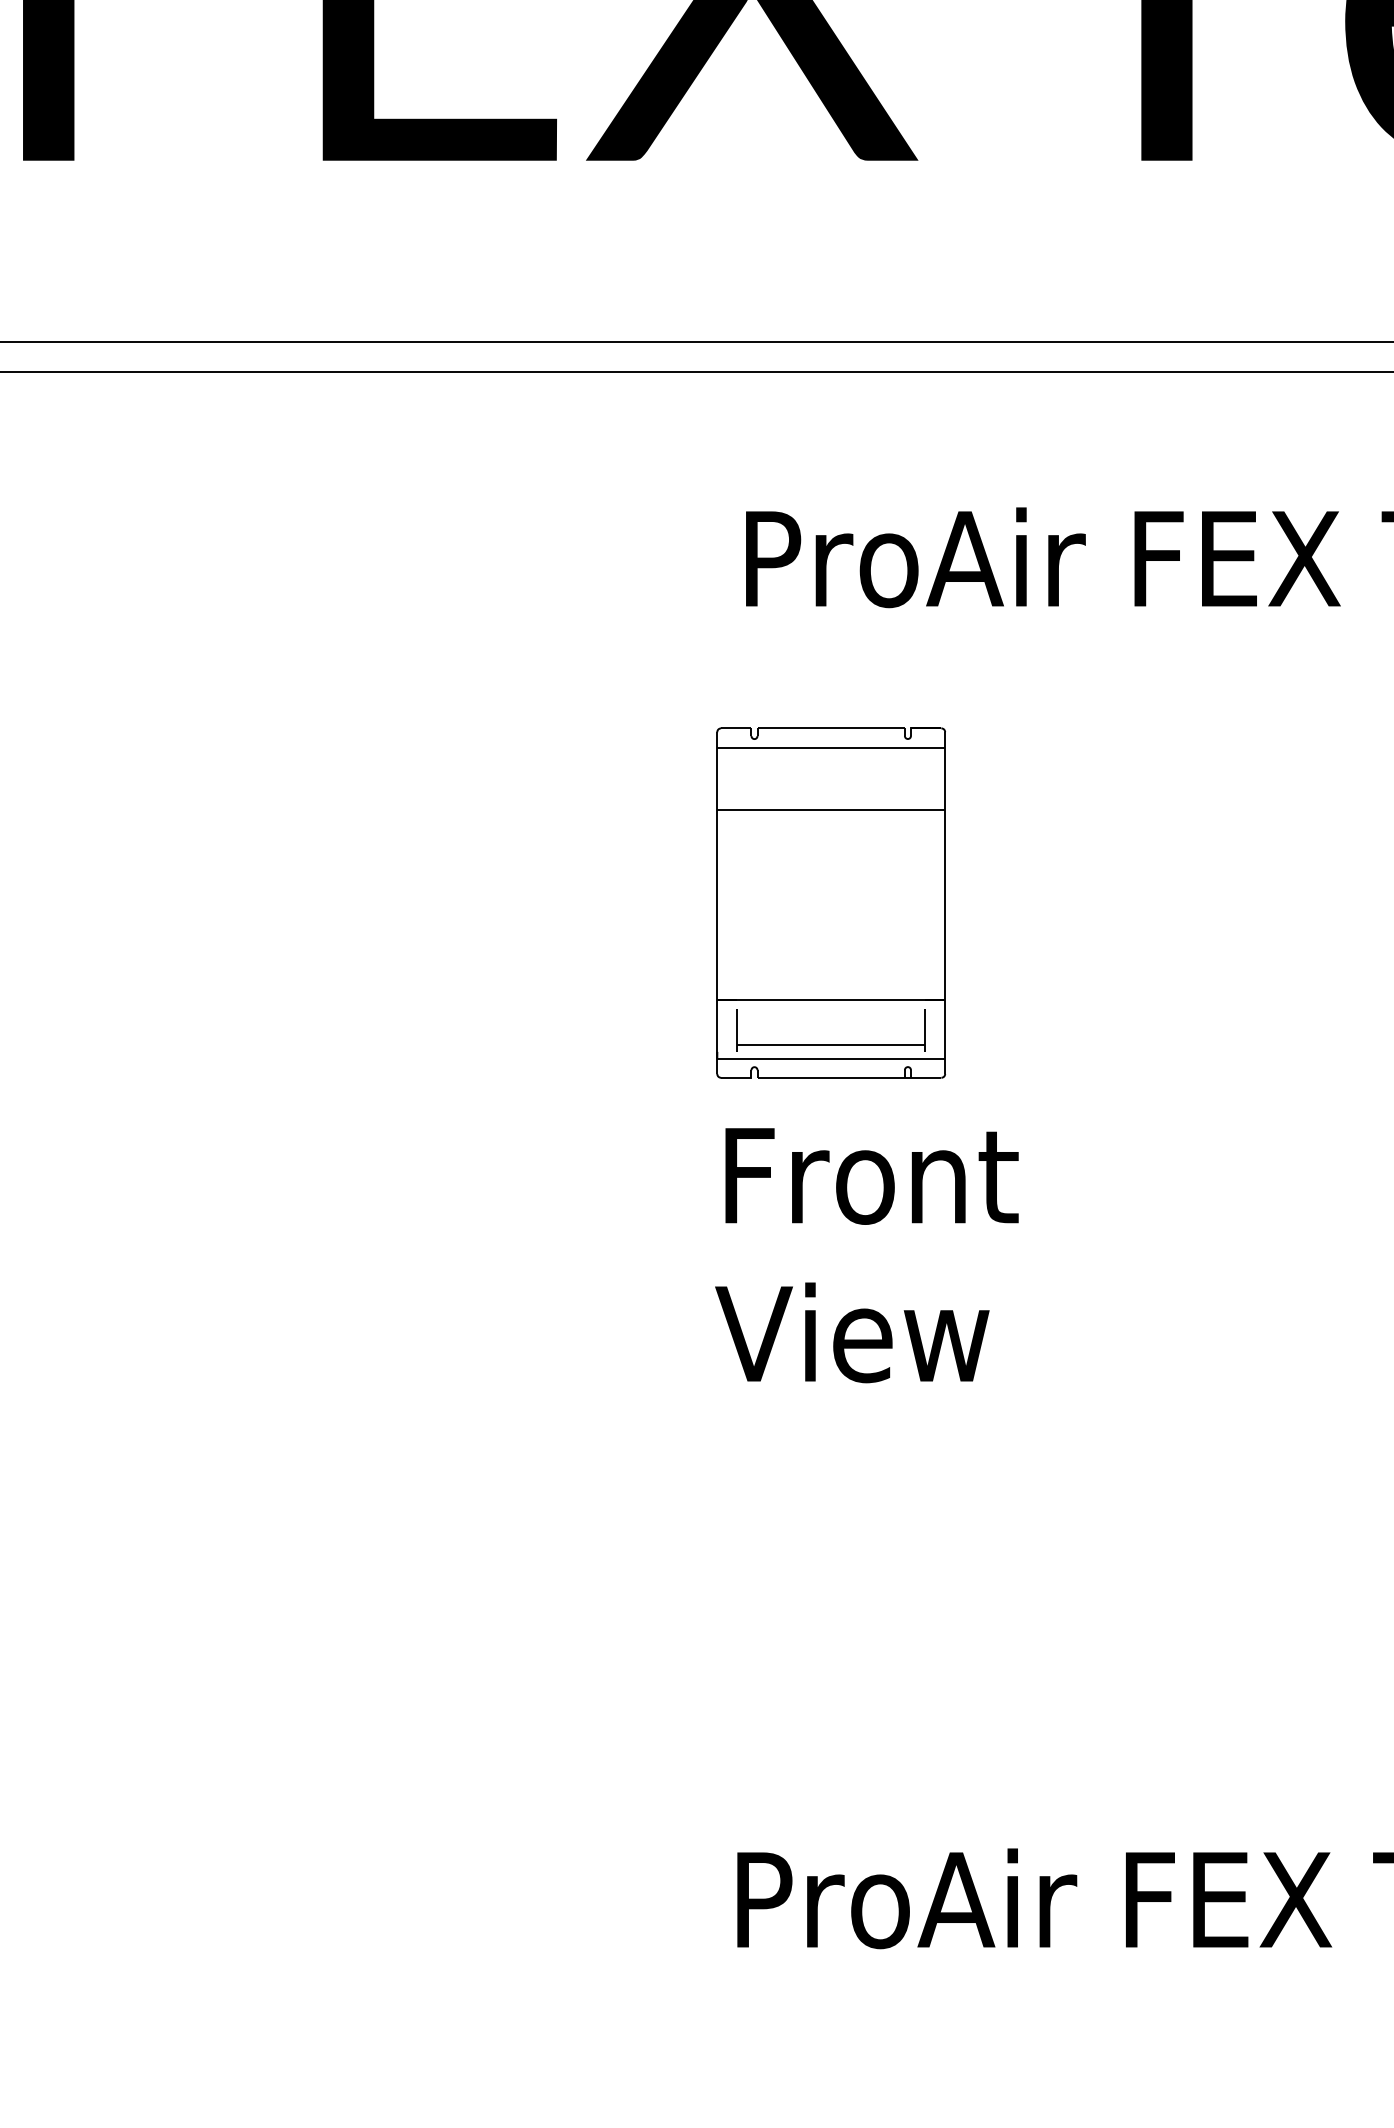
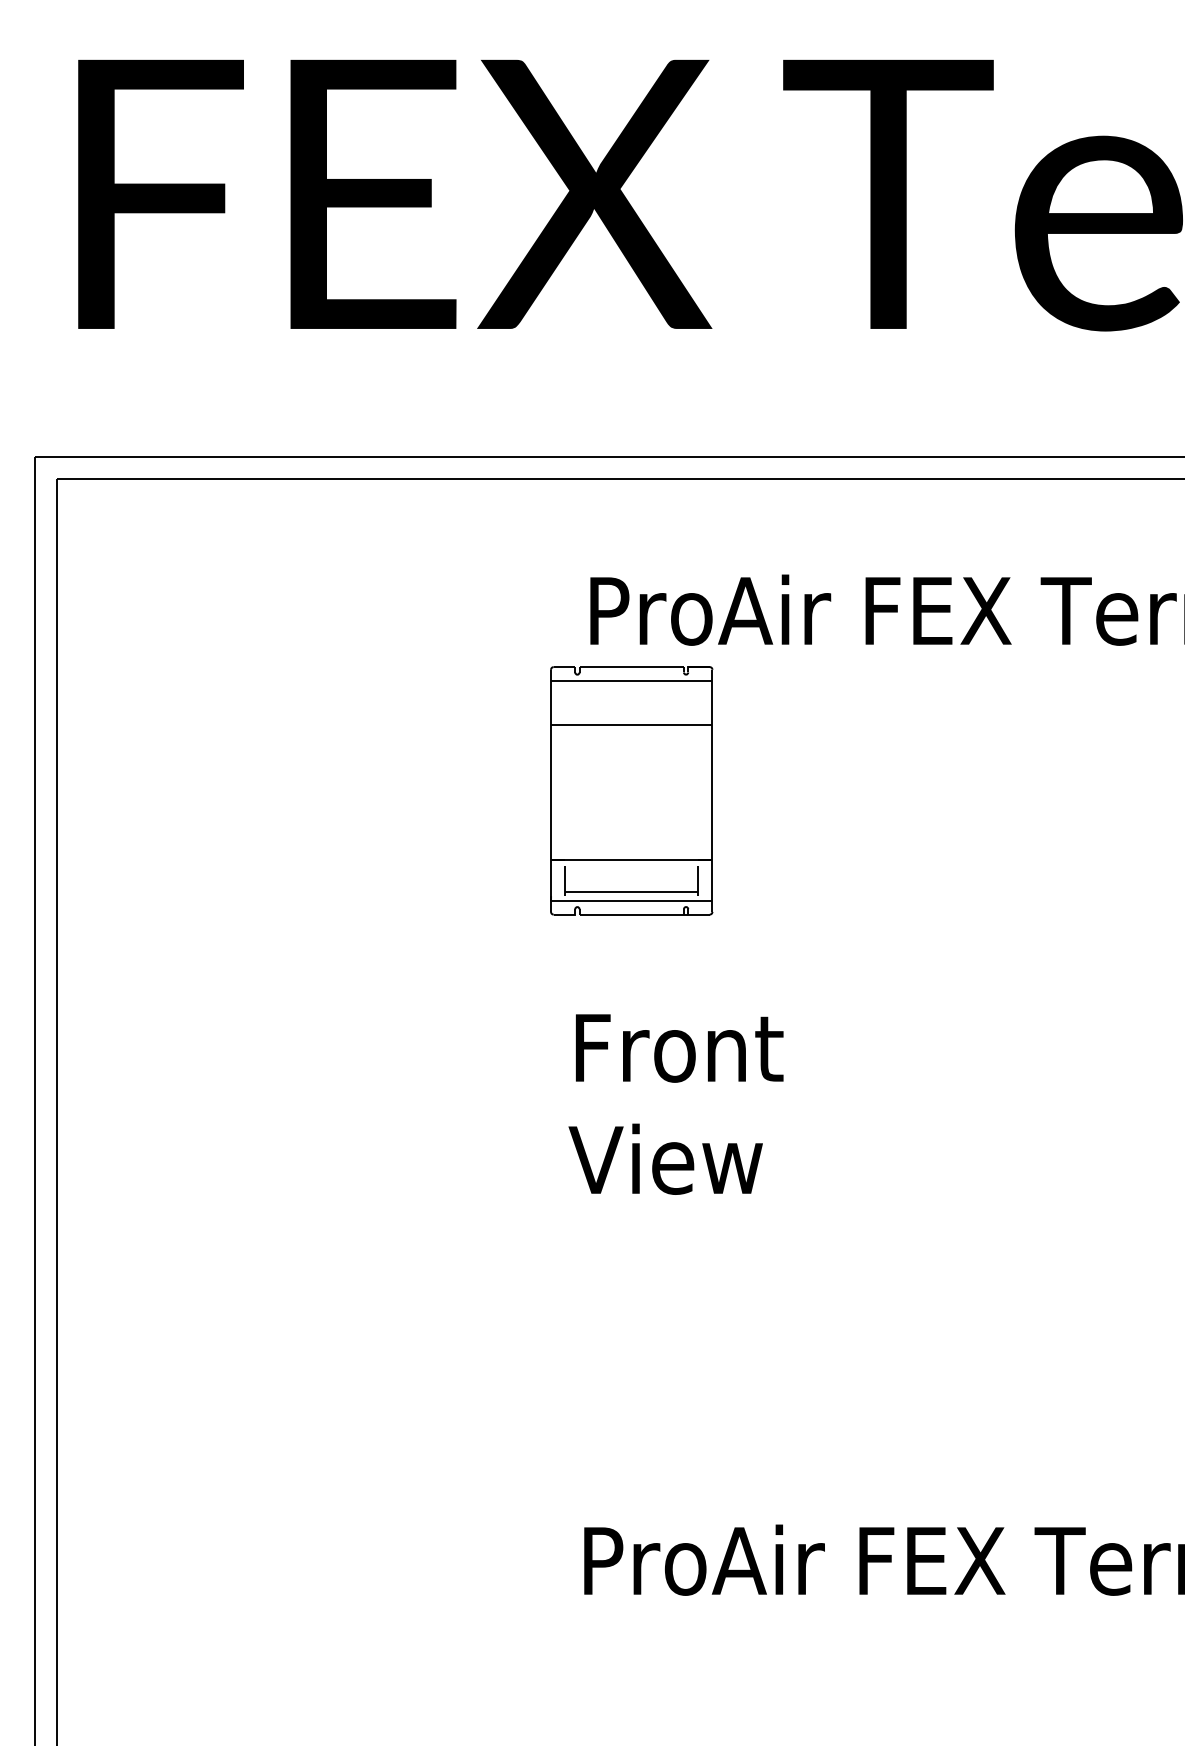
part: (830, 902) -> (631, 790), moved

